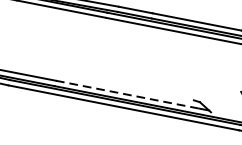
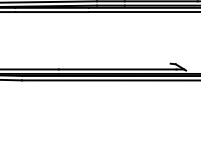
line: (127, 94) -> (117, 69), dashed -> solid

